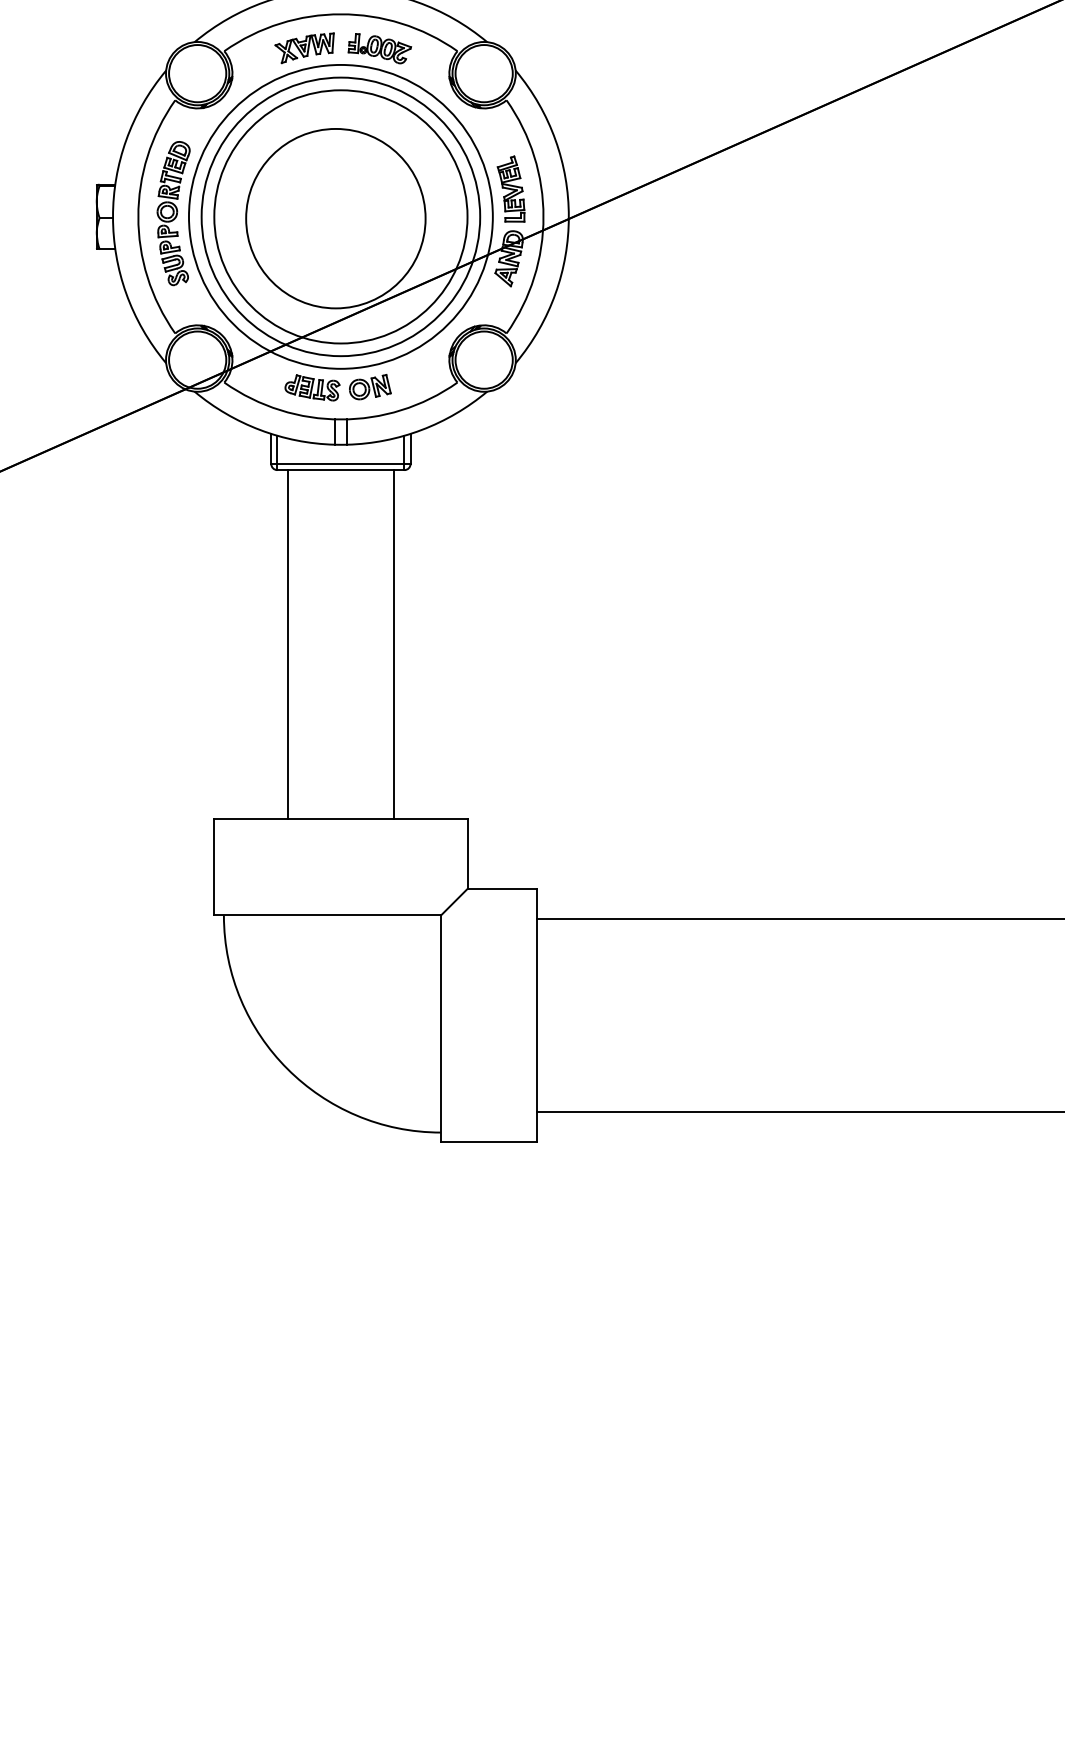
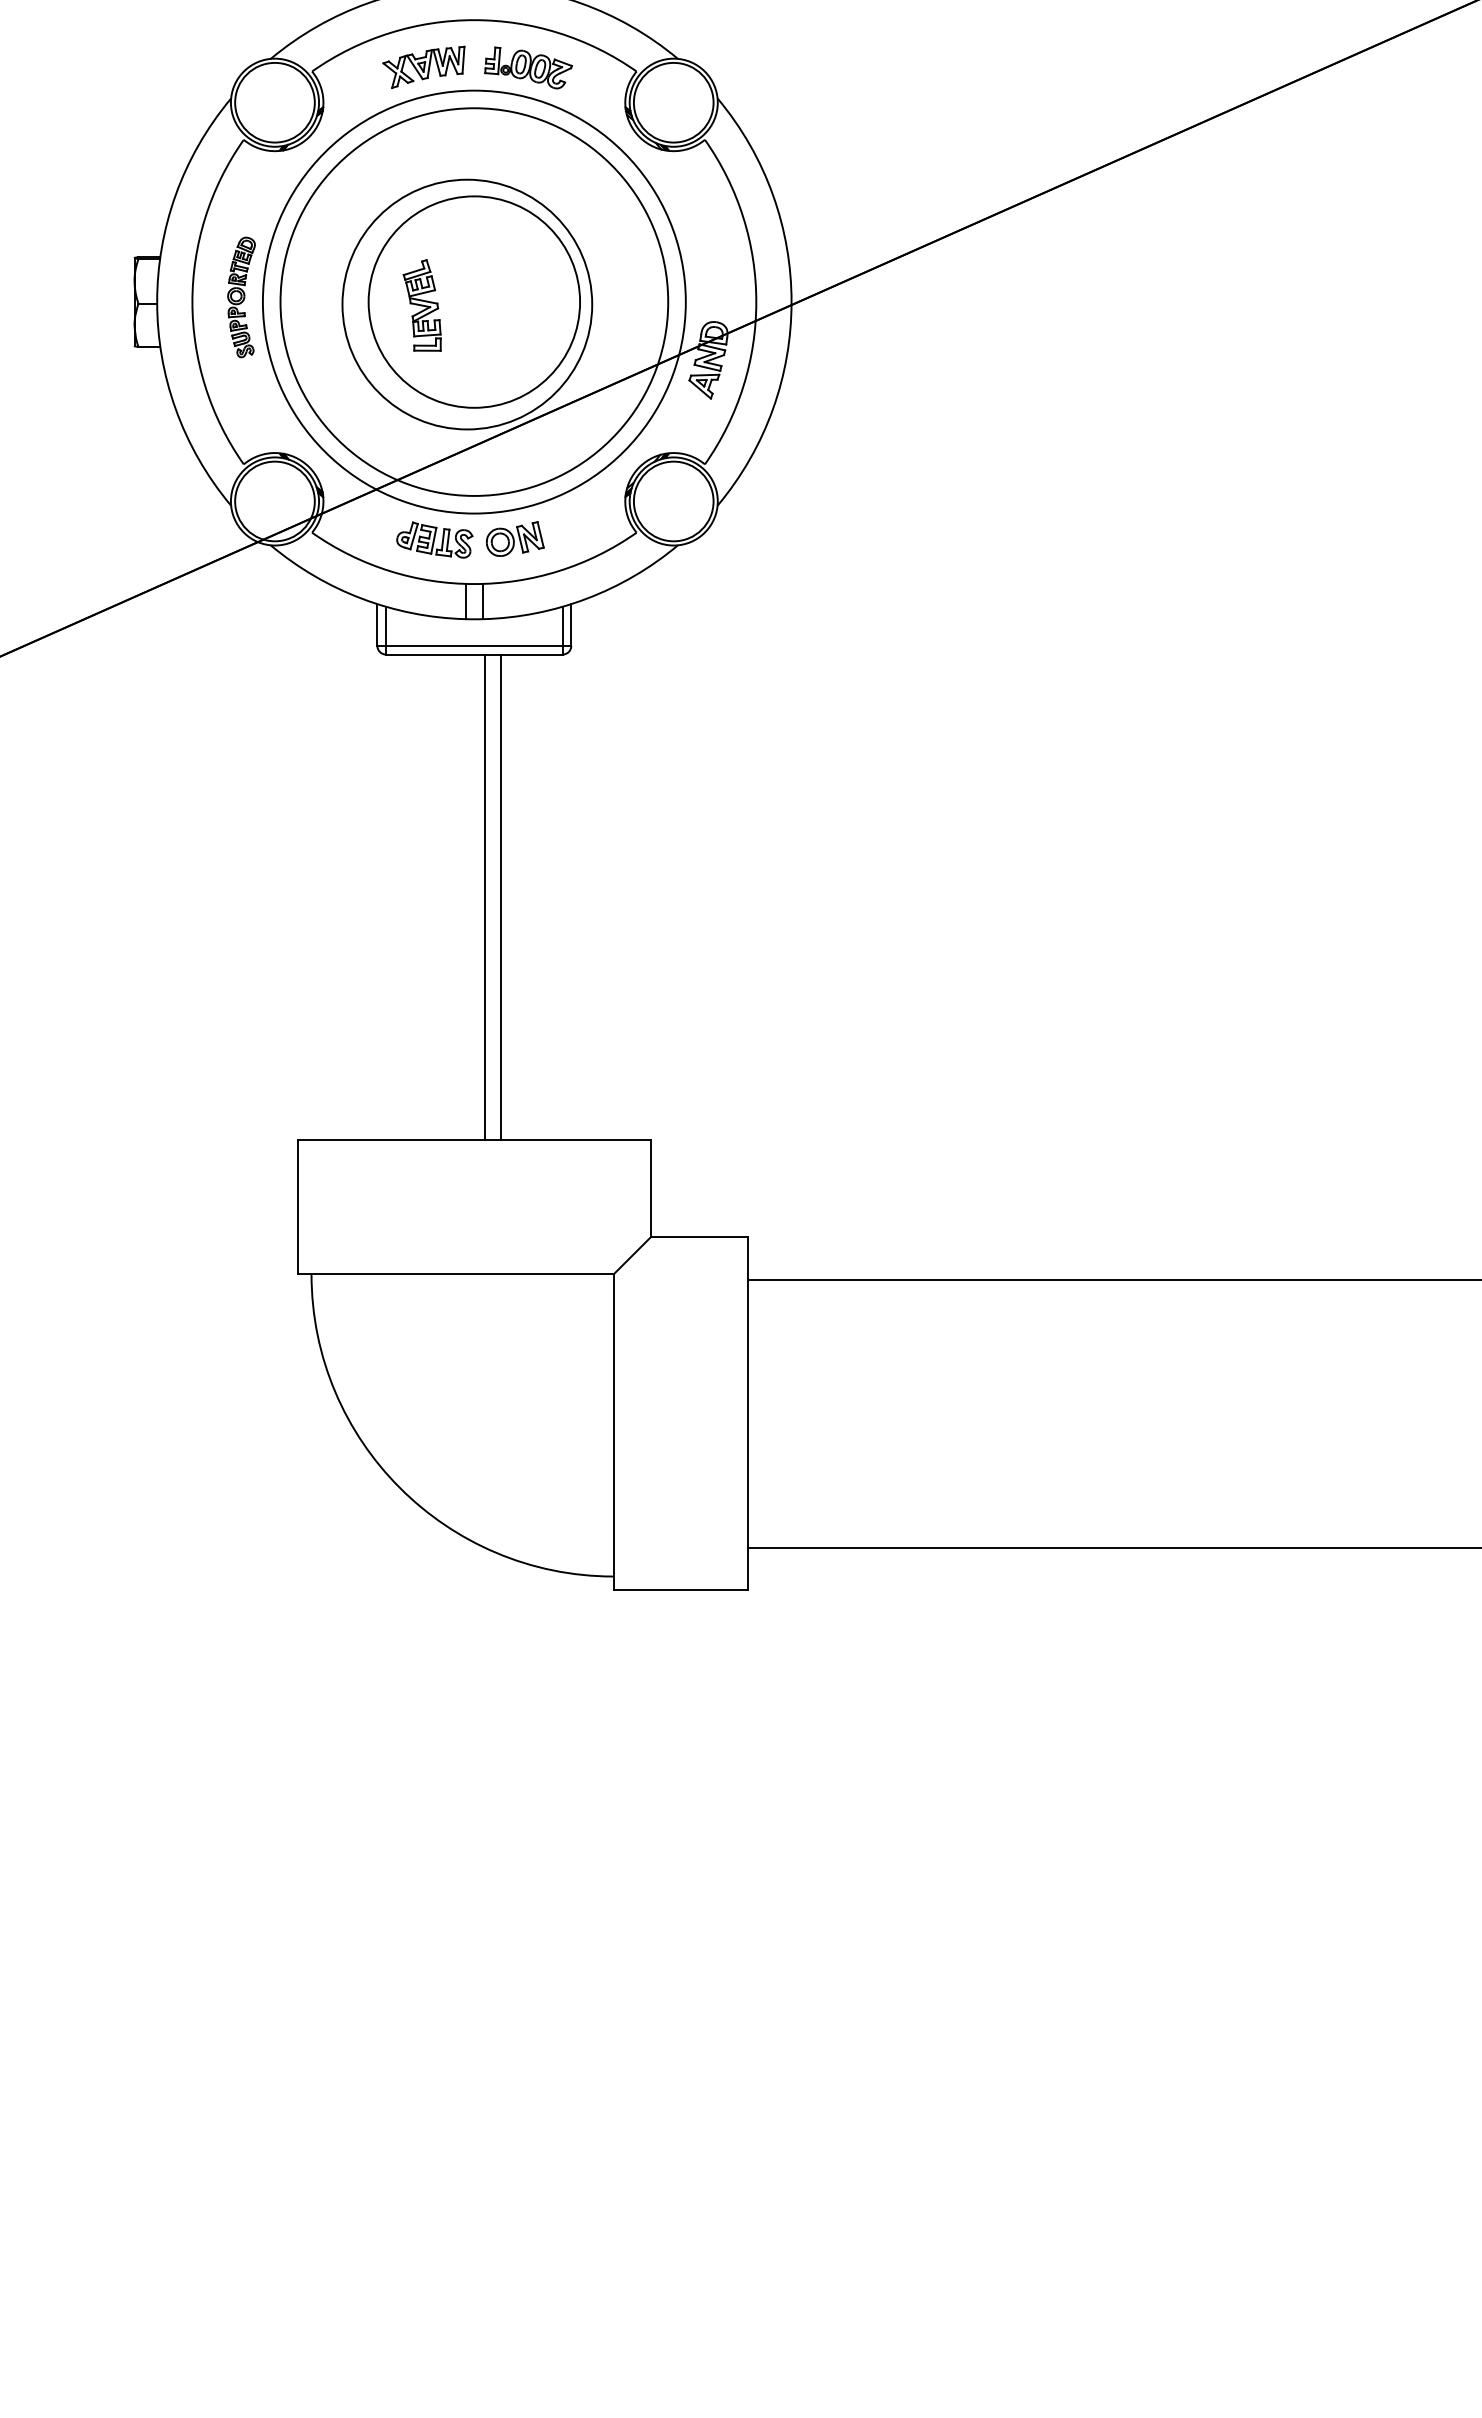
part: (510, 189) -> (421, 305), moved
part: (173, 213) -> (241, 297), size x0.6
circle: (341, 216) -> (474, 301), size x0.6
line: (287, 644) -> (485, 897), moved
line: (394, 644) -> (501, 897), moved

